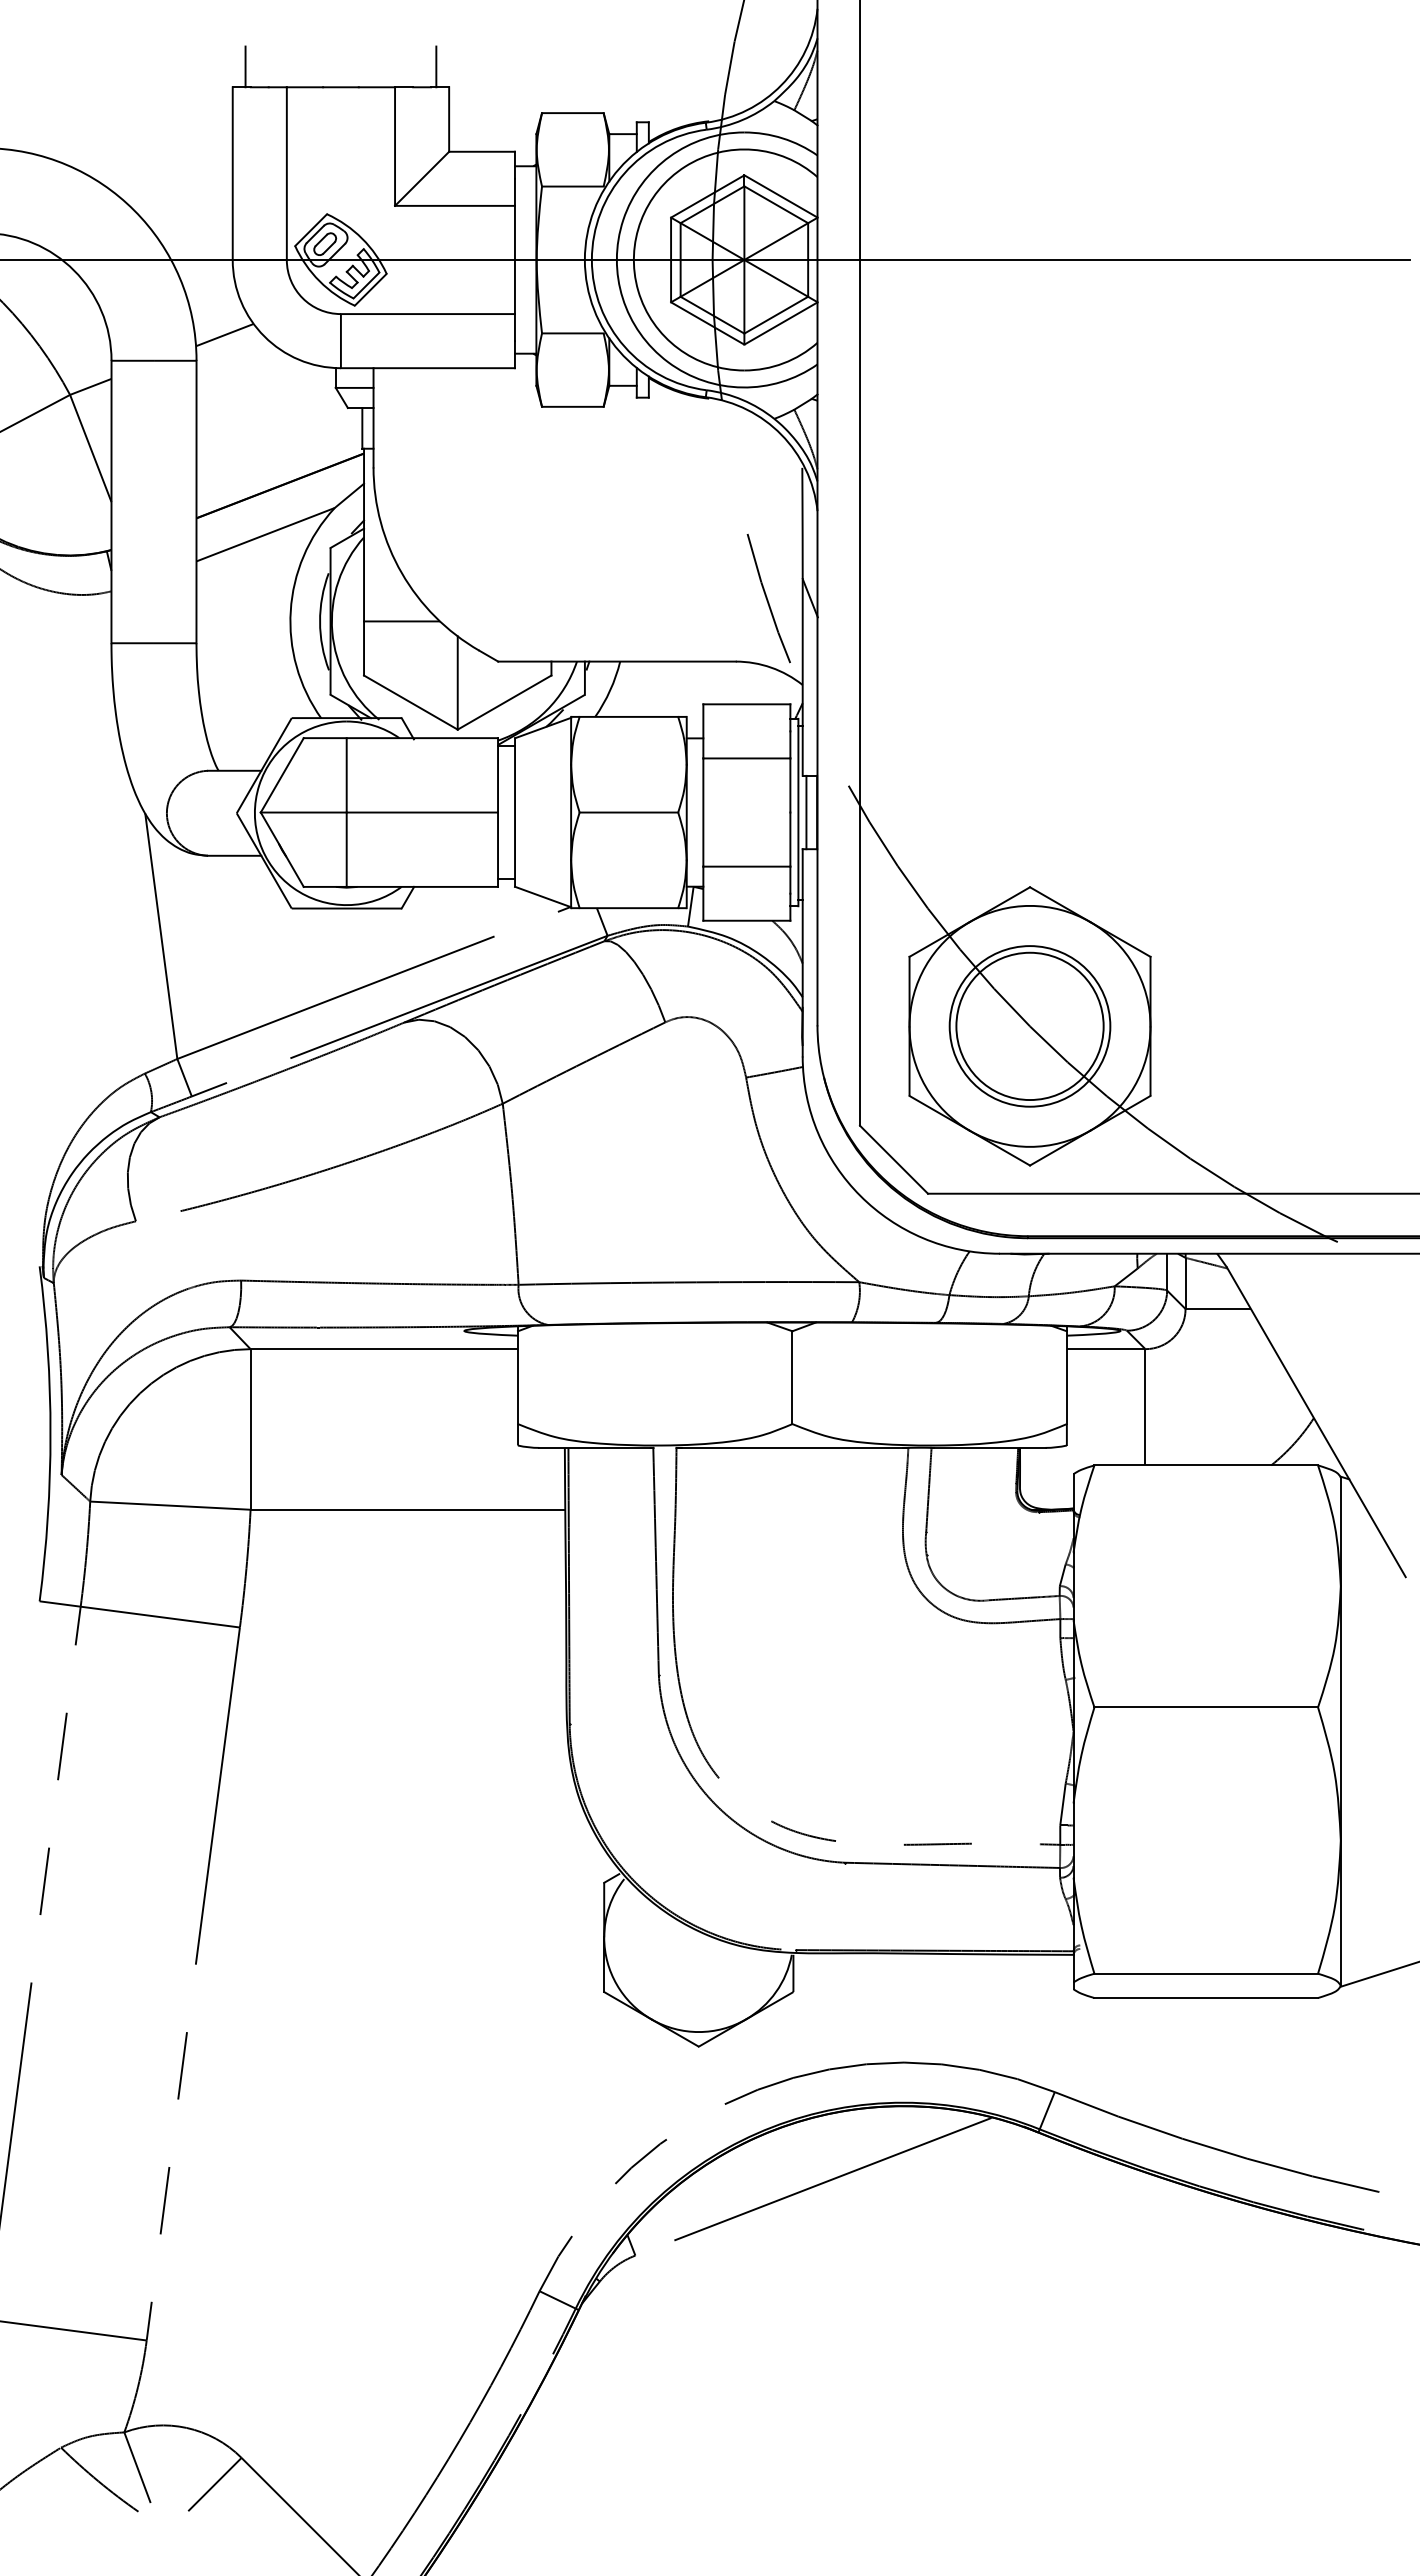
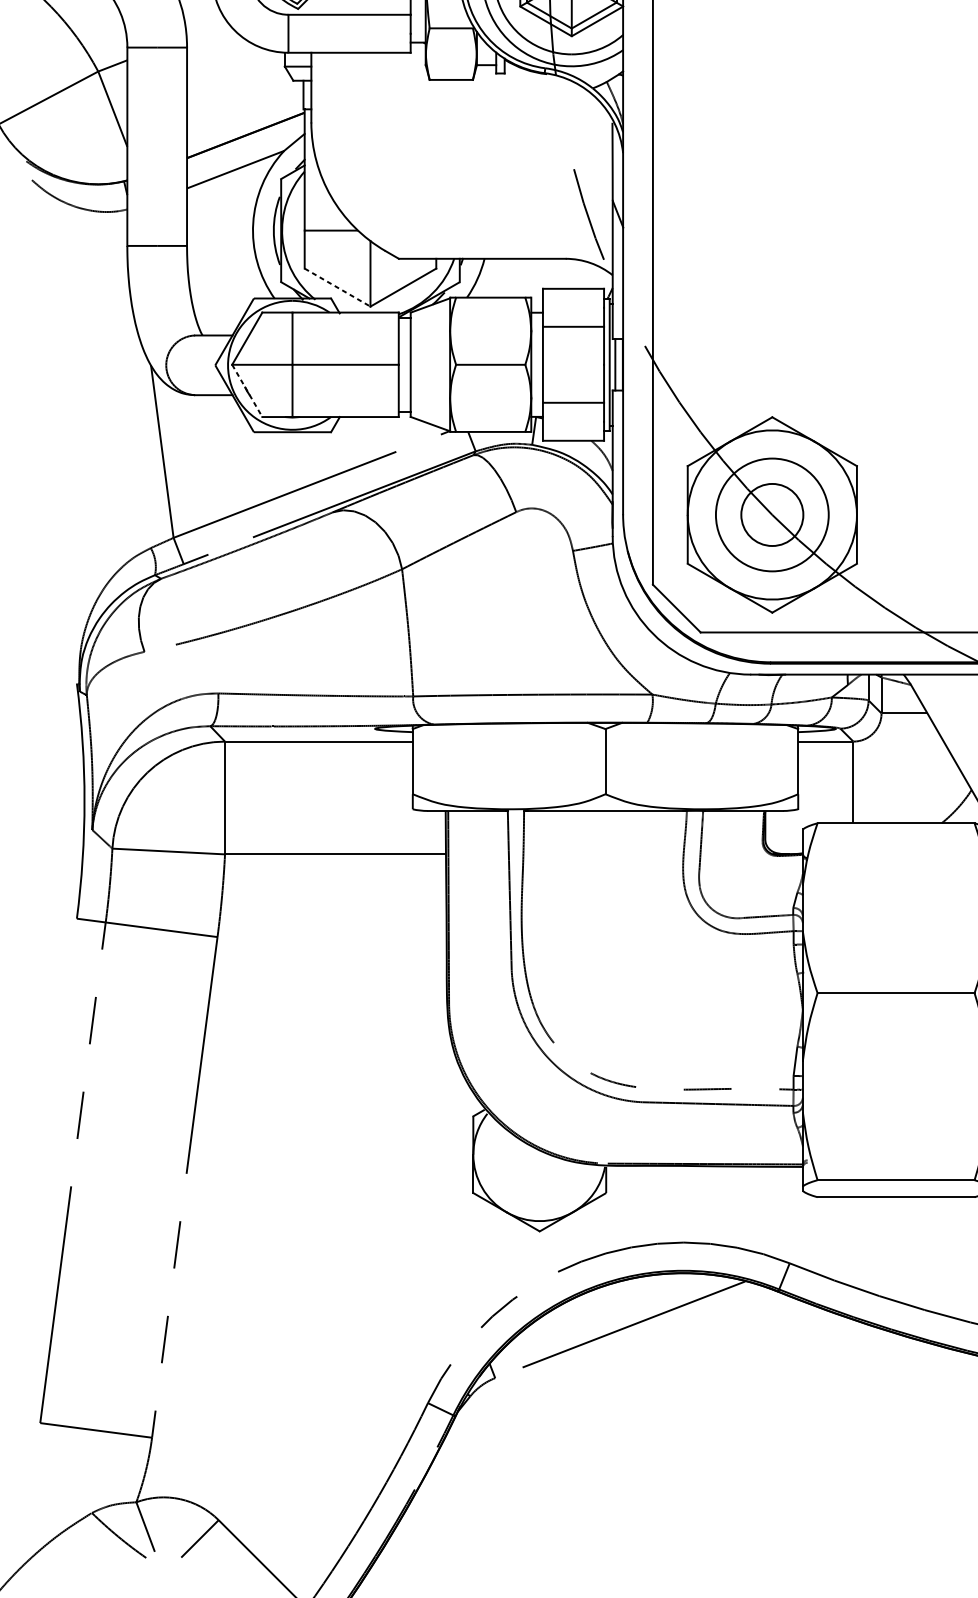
line: (224, 334) -> (206, 29), removed
line: (411, 702) -> (338, 287), solid -> dashed
line: (282, 849) -> (247, 390), solid -> dashed
circle: (1029, 1026) -> (771, 515), size x0.6

